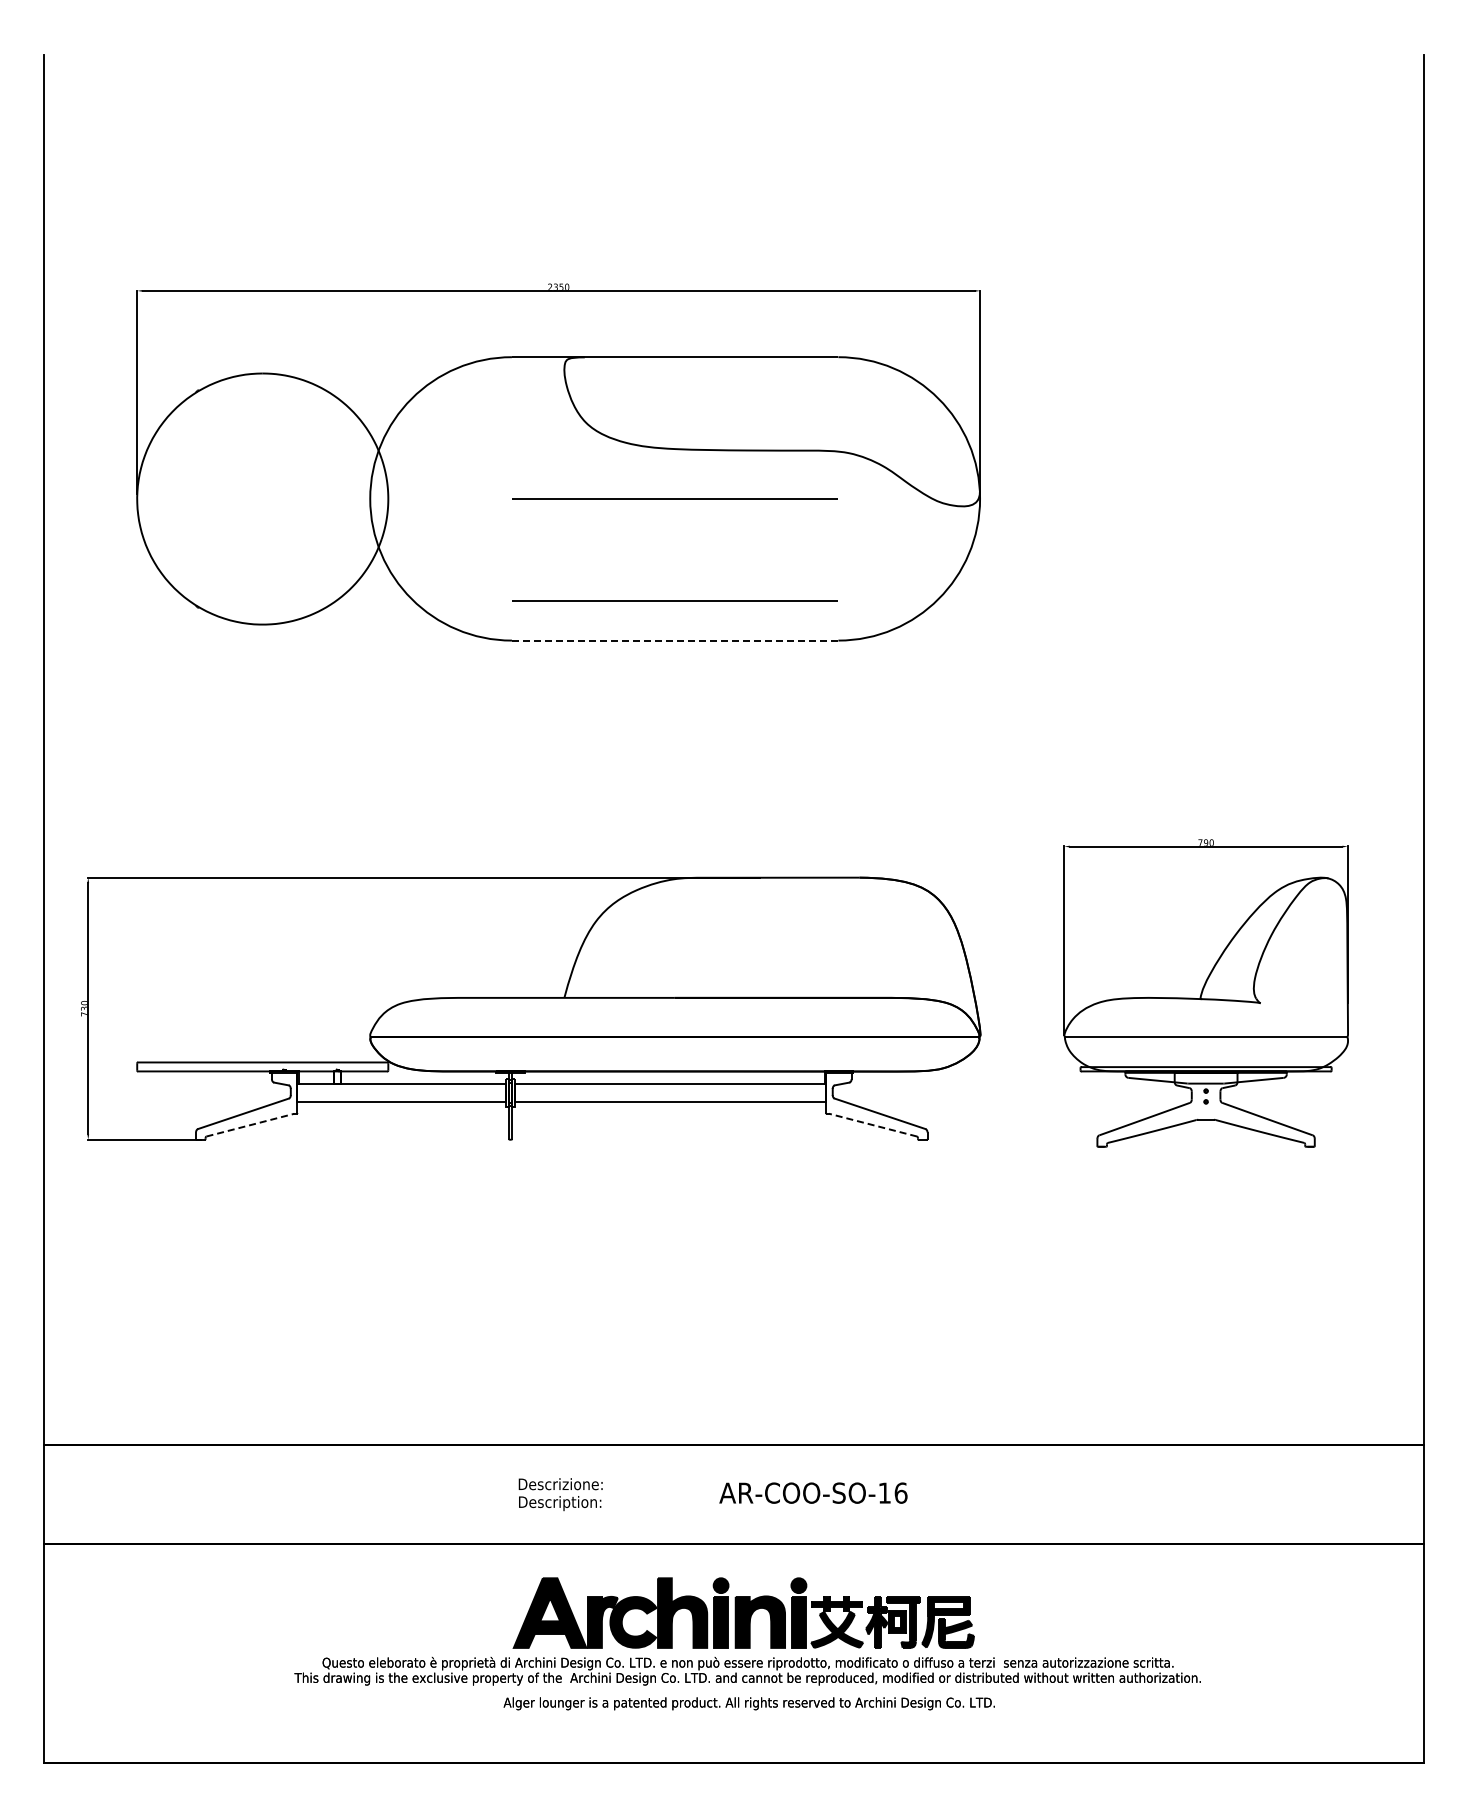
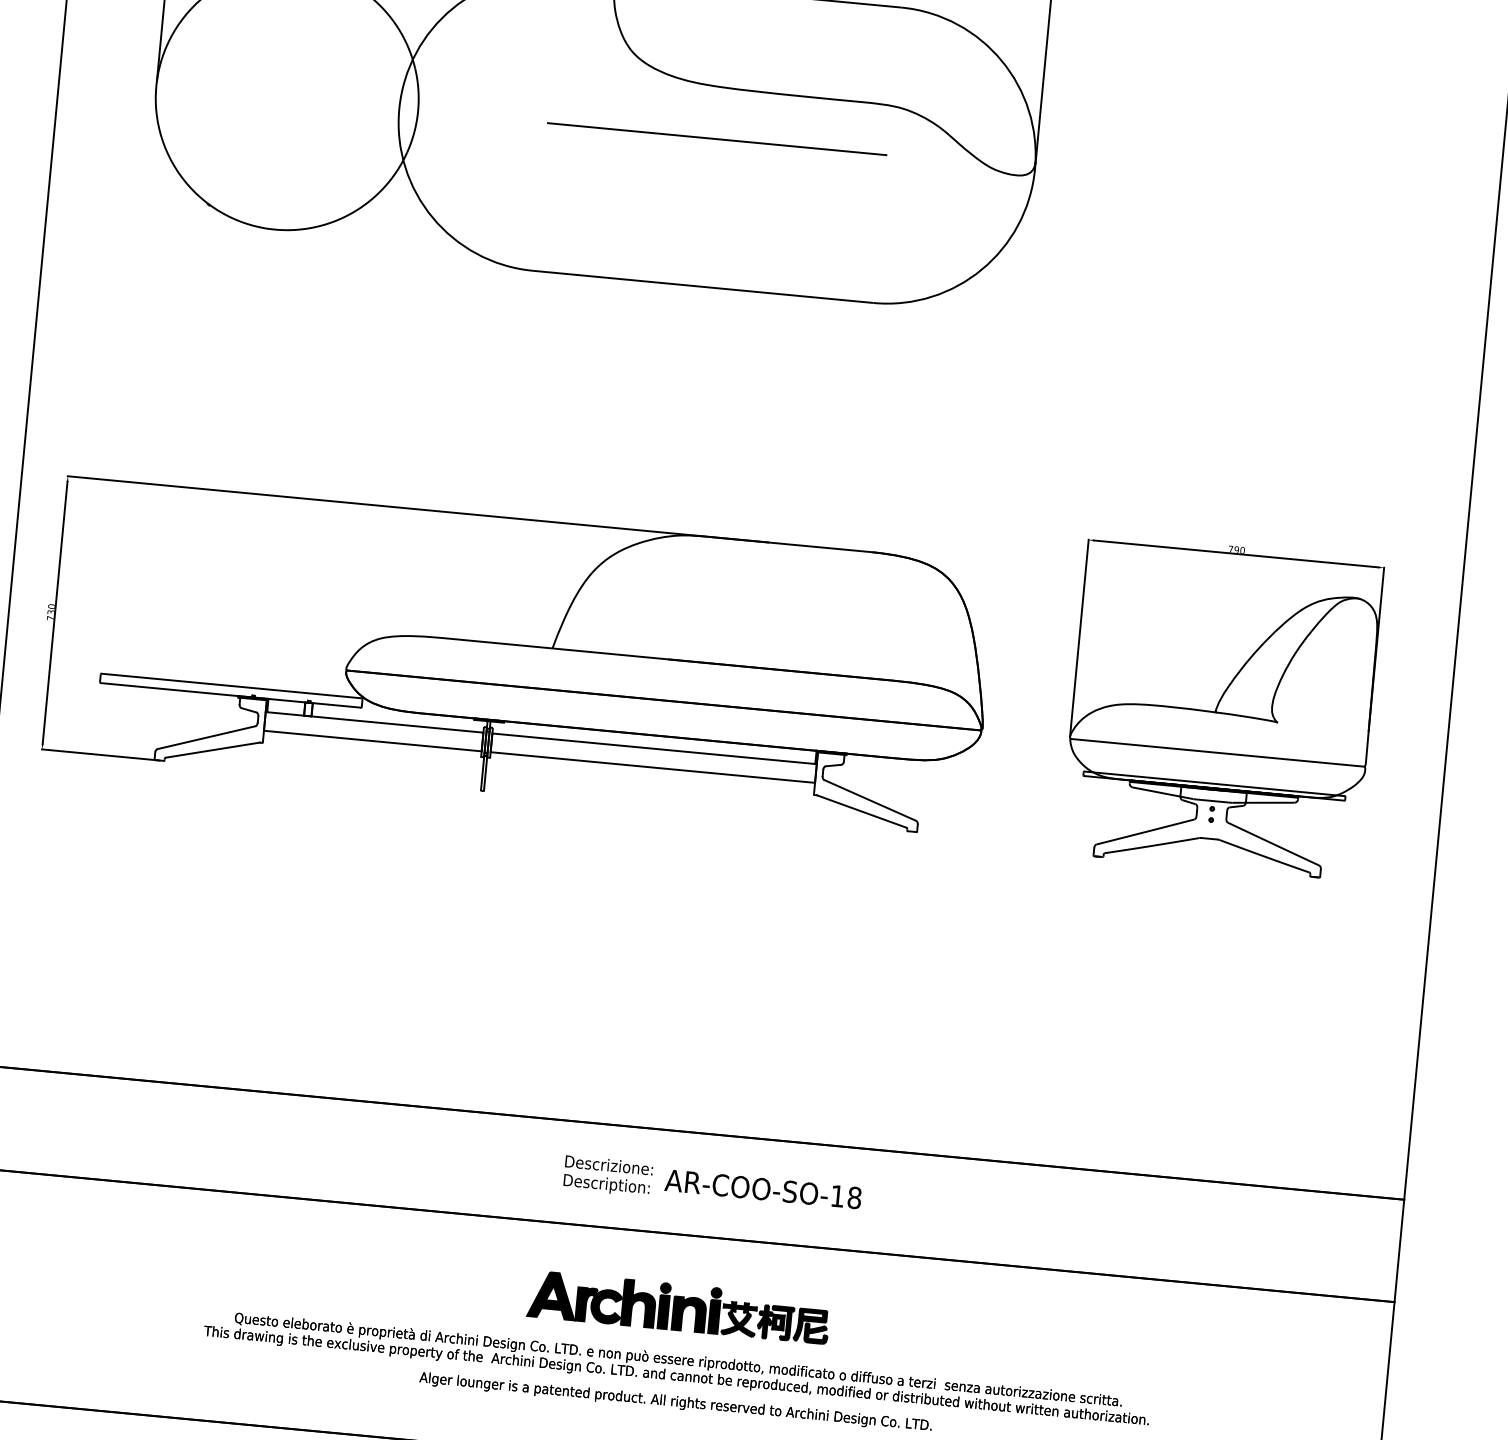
line: (674, 600) -> (706, 245), removed
line: (675, 640) -> (703, 286), dashed -> solid
line: (250, 1125) -> (212, 750), dashed -> solid
line: (872, 1125) -> (861, 811), dashed -> solid
text: (900, 1492) -> (854, 1197), AR-COO-SO-16 -> AR-COO-SO-18
text: (560, 1494) -> (607, 1176), moved
part: (743, 1612) -> (678, 1306), size x0.62

